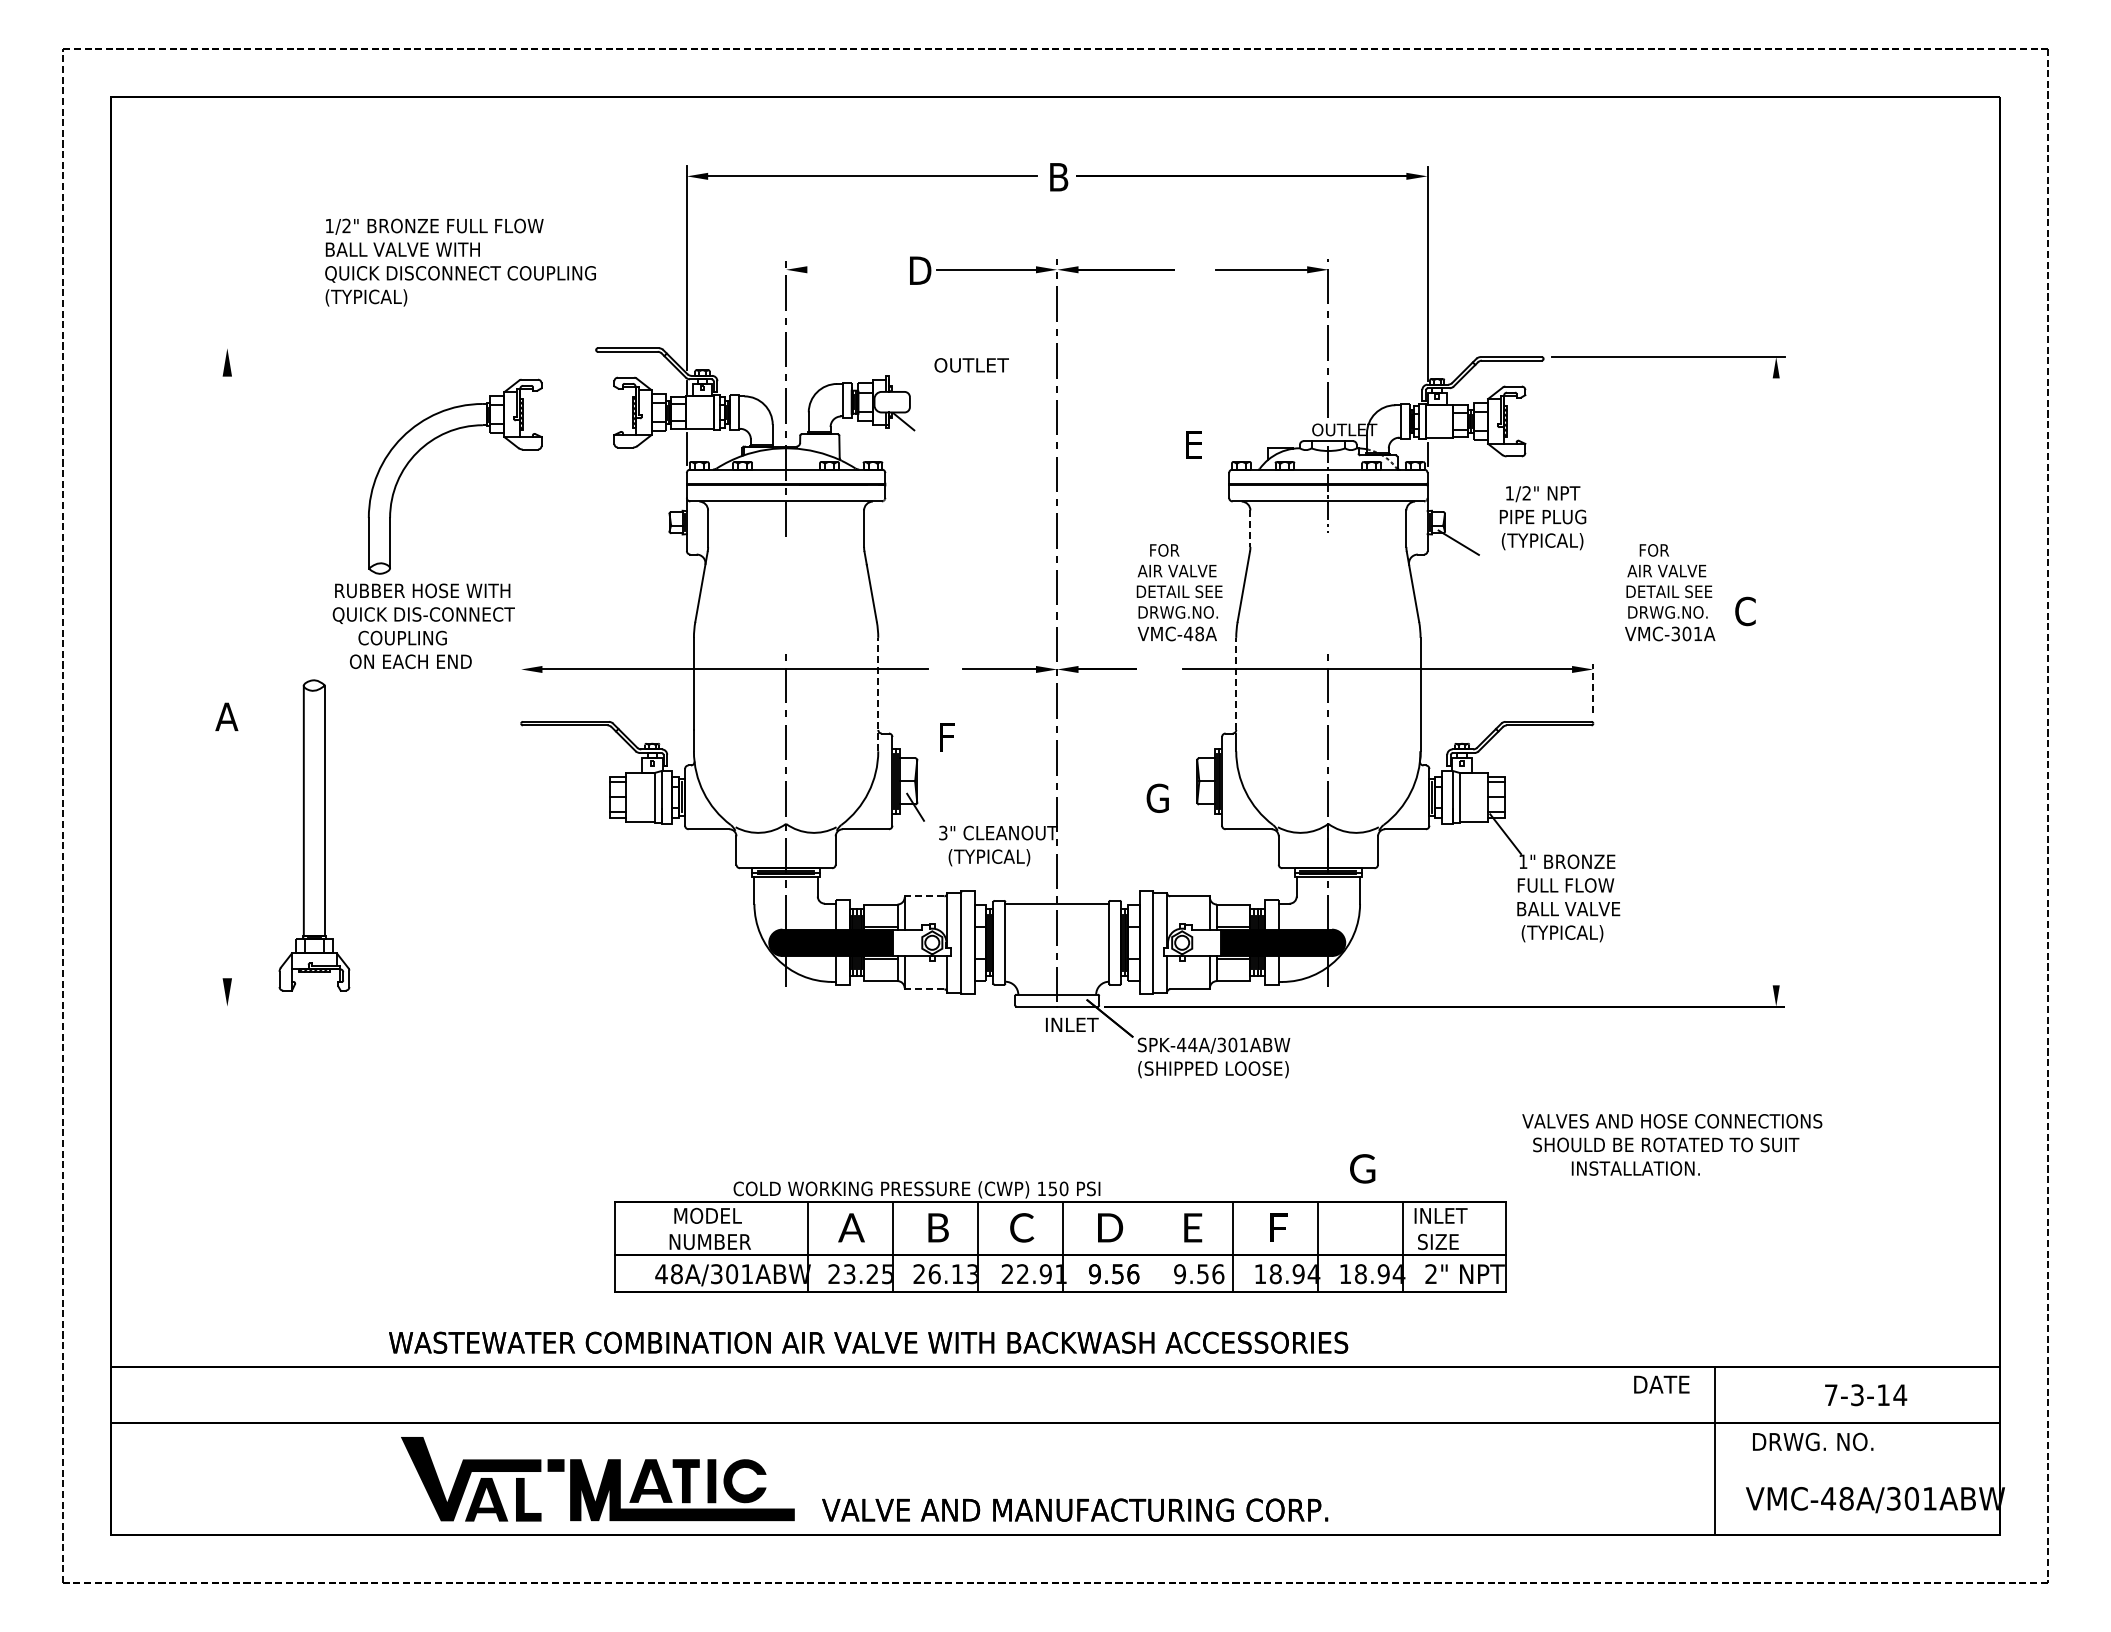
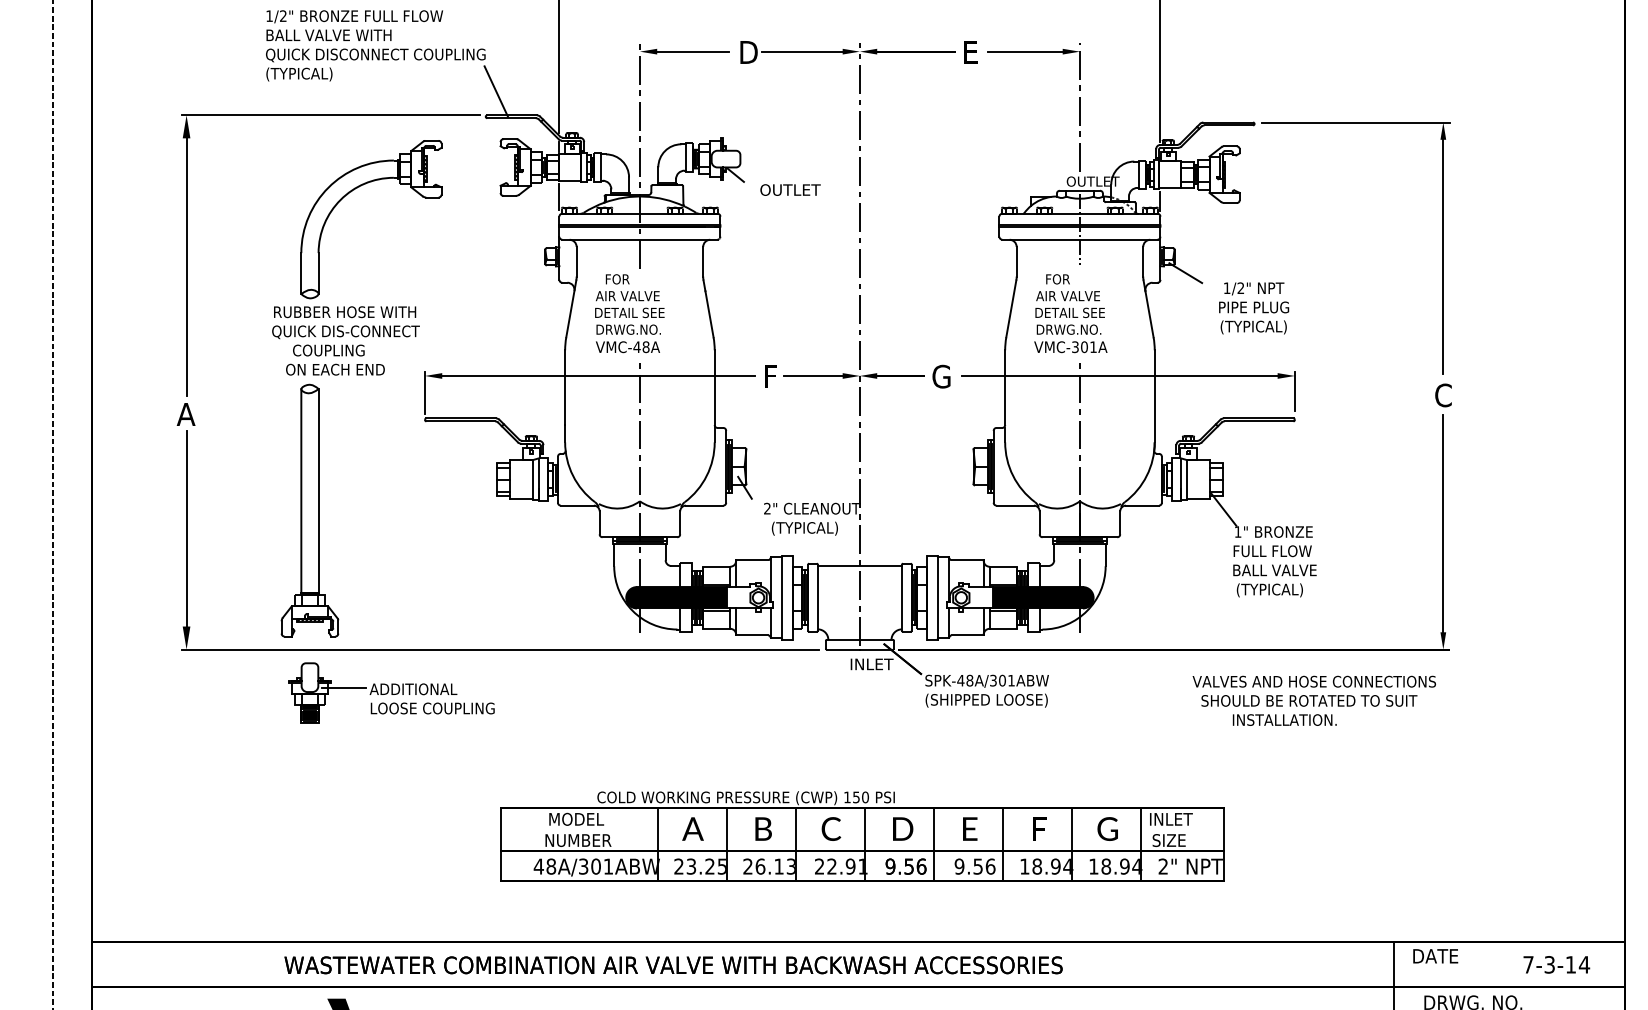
line: (851, 269) -> (692, 51), added
line: (608, 318) -> (495, 91), added
line: (405, 348) -> (331, 115), added
text: (971, 365) -> (790, 190), moved
text: (1193, 444) -> (970, 52), moved
text: (1542, 518) -> (1253, 308), moved
line: (1776, 522) -> (1443, 256), added
line: (1250, 529) -> (1016, 262), dashed -> solid
line: (227, 535) -> (186, 267), added
text: (1179, 592) -> (629, 313), moved
text: (1670, 592) -> (1071, 313), moved
text: (1745, 611) -> (1443, 395), moved
line: (1236, 683) -> (1005, 387), dashed -> solid
line: (1593, 688) -> (1295, 391), dashed -> solid
line: (521, 690) -> (425, 393), added
line: (878, 694) -> (714, 396), dashed -> solid
text: (947, 737) -> (770, 376), moved
text: (1157, 797) -> (941, 376), moved
text: (943, 833) -> (767, 509), 3" -> 2"
part: (314, 835) -> (310, 510), moved
line: (1776, 851) -> (1443, 523), added
line: (227, 857) -> (186, 528), added
line: (924, 896) -> (752, 560), dashed -> solid
line: (924, 989) -> (752, 635), dashed -> solid
line: (614, 1006) -> (500, 649), added
text: (1192, 1044) -> (969, 680), SPK-44A/301ABW -> SPK-48A/301ABW
part: (480, 1059) -> (391, 692), added
text: (1672, 1144) -> (1314, 700), moved
text: (1362, 1168) -> (1107, 828), moved
line: (1148, 1246) -> (933, 844), added
text: (868, 1342) -> (673, 965), moved
text: (1661, 1384) -> (1435, 956), moved
text: (1866, 1395) -> (1557, 965), moved

